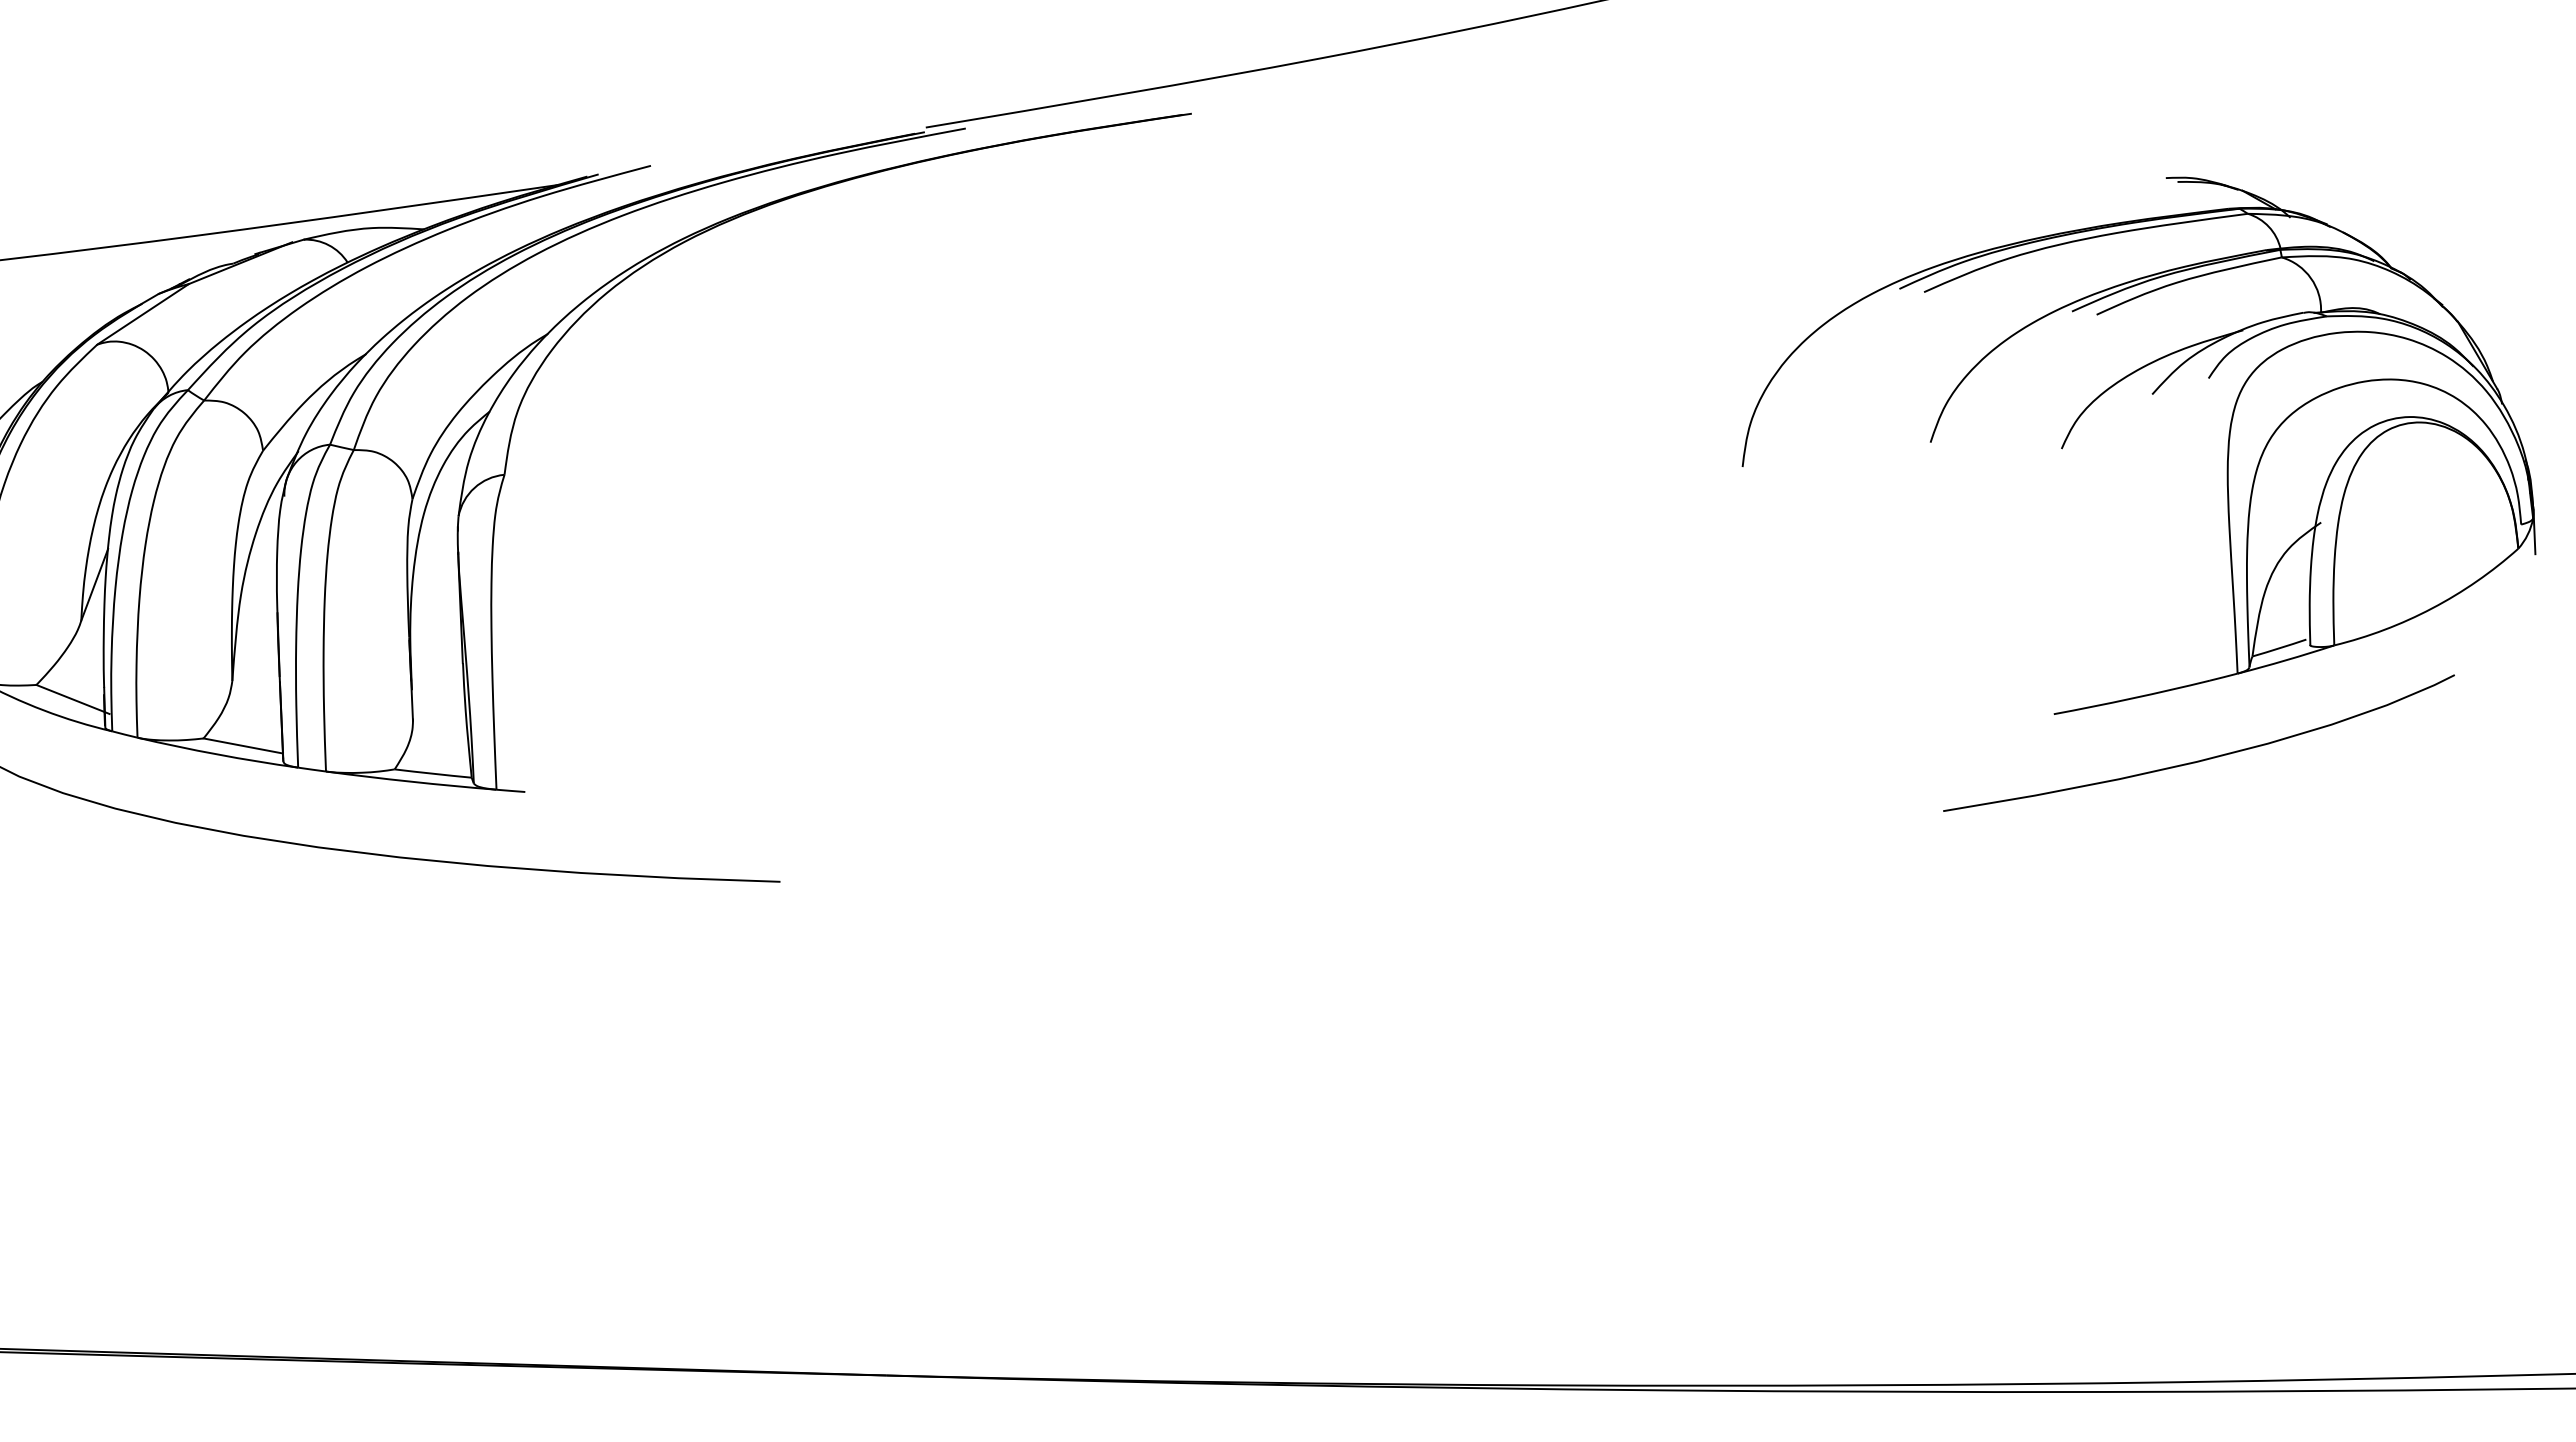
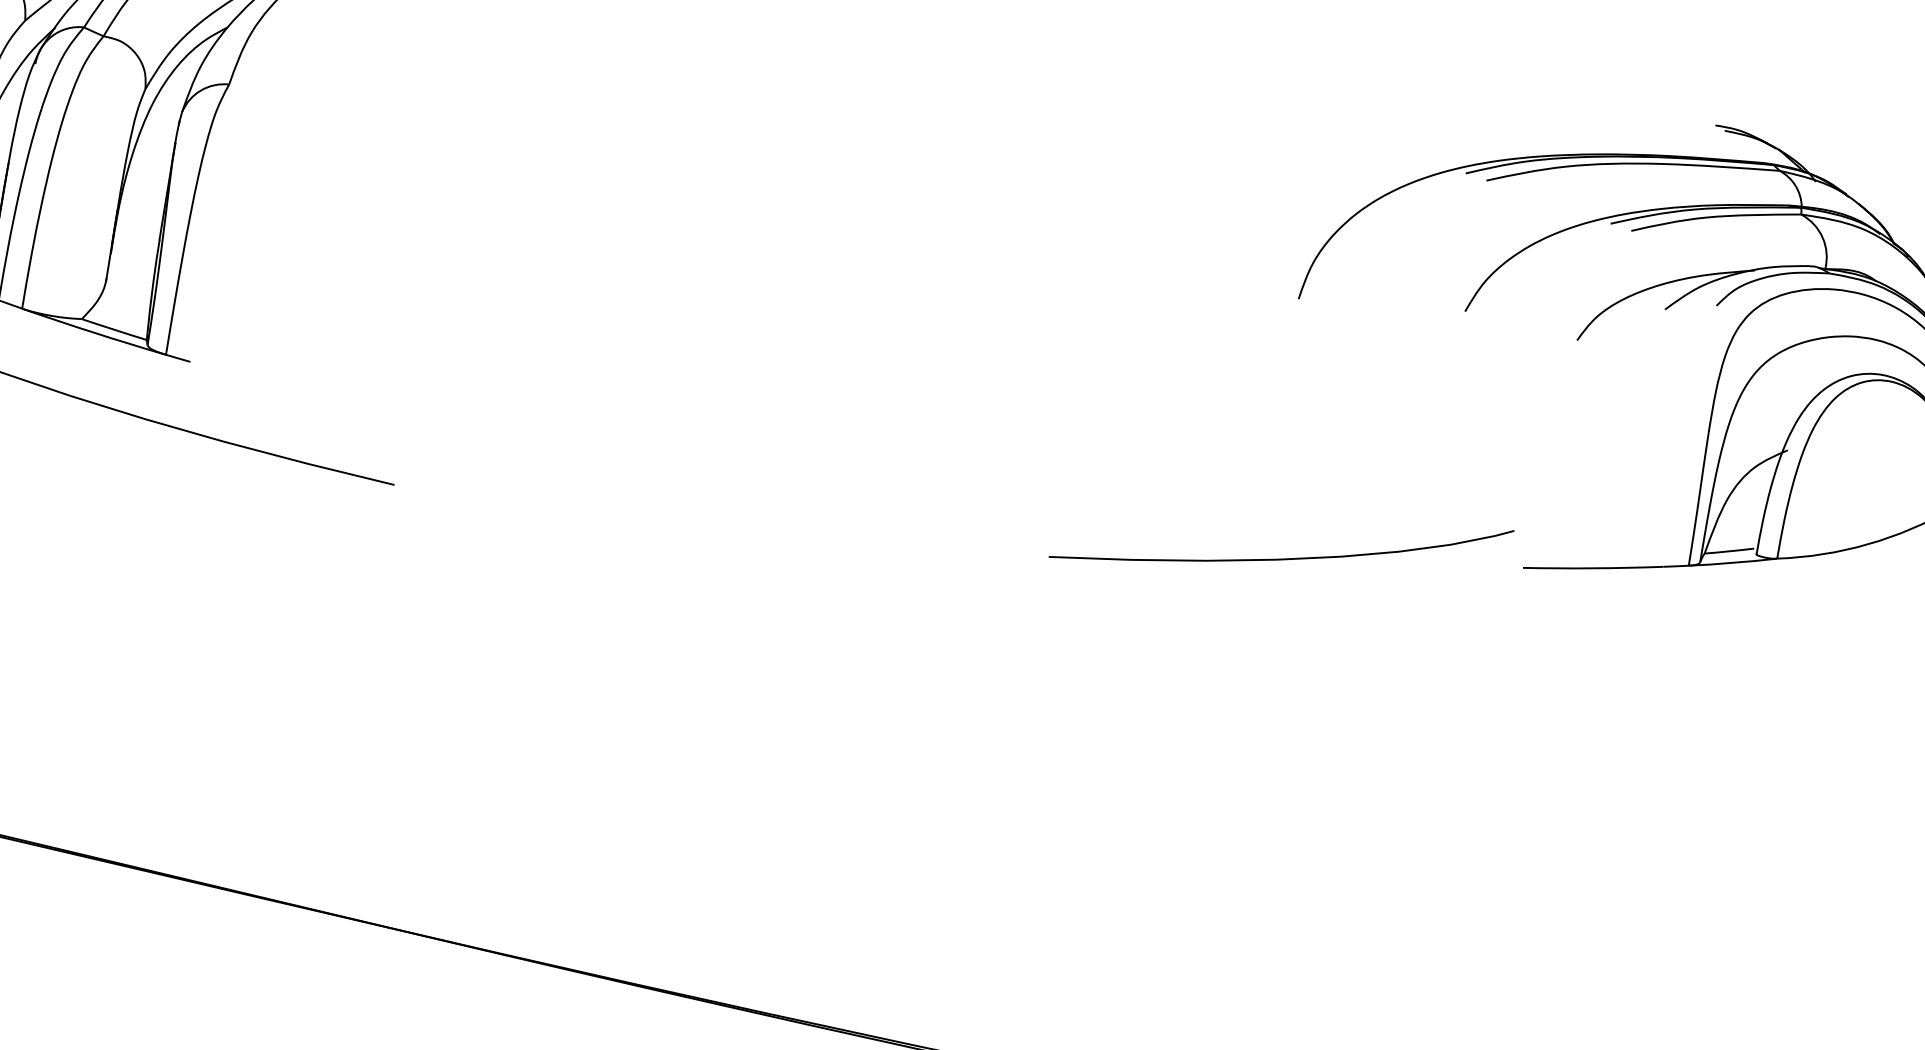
curve: (2201, 759) -> (1280, 558), moved

